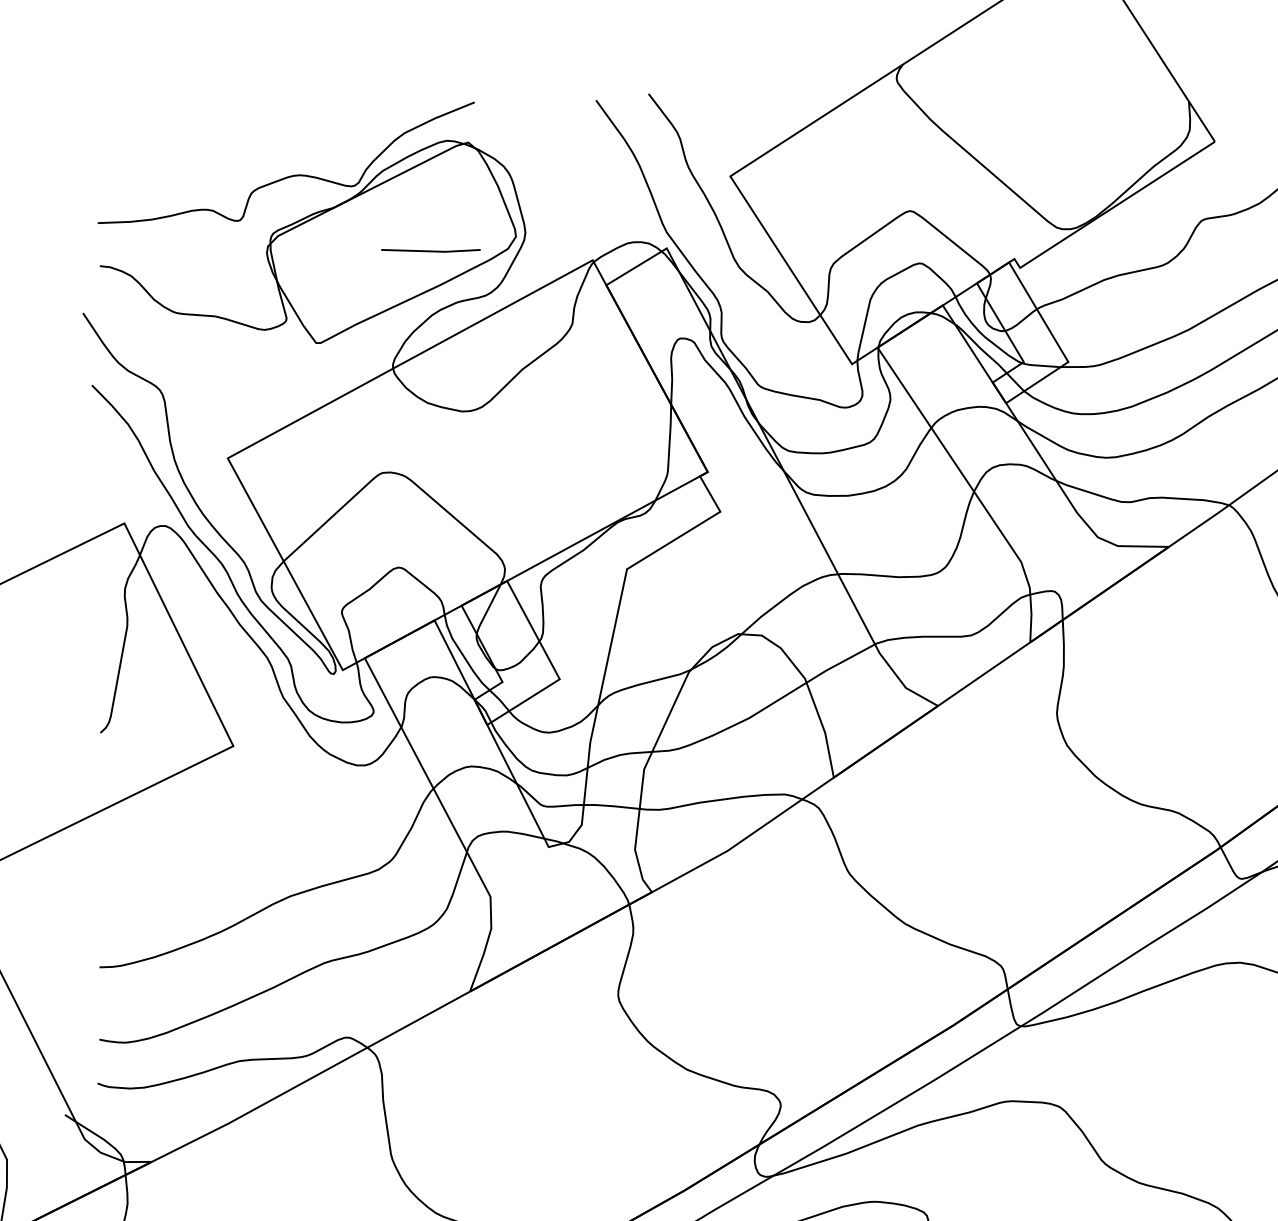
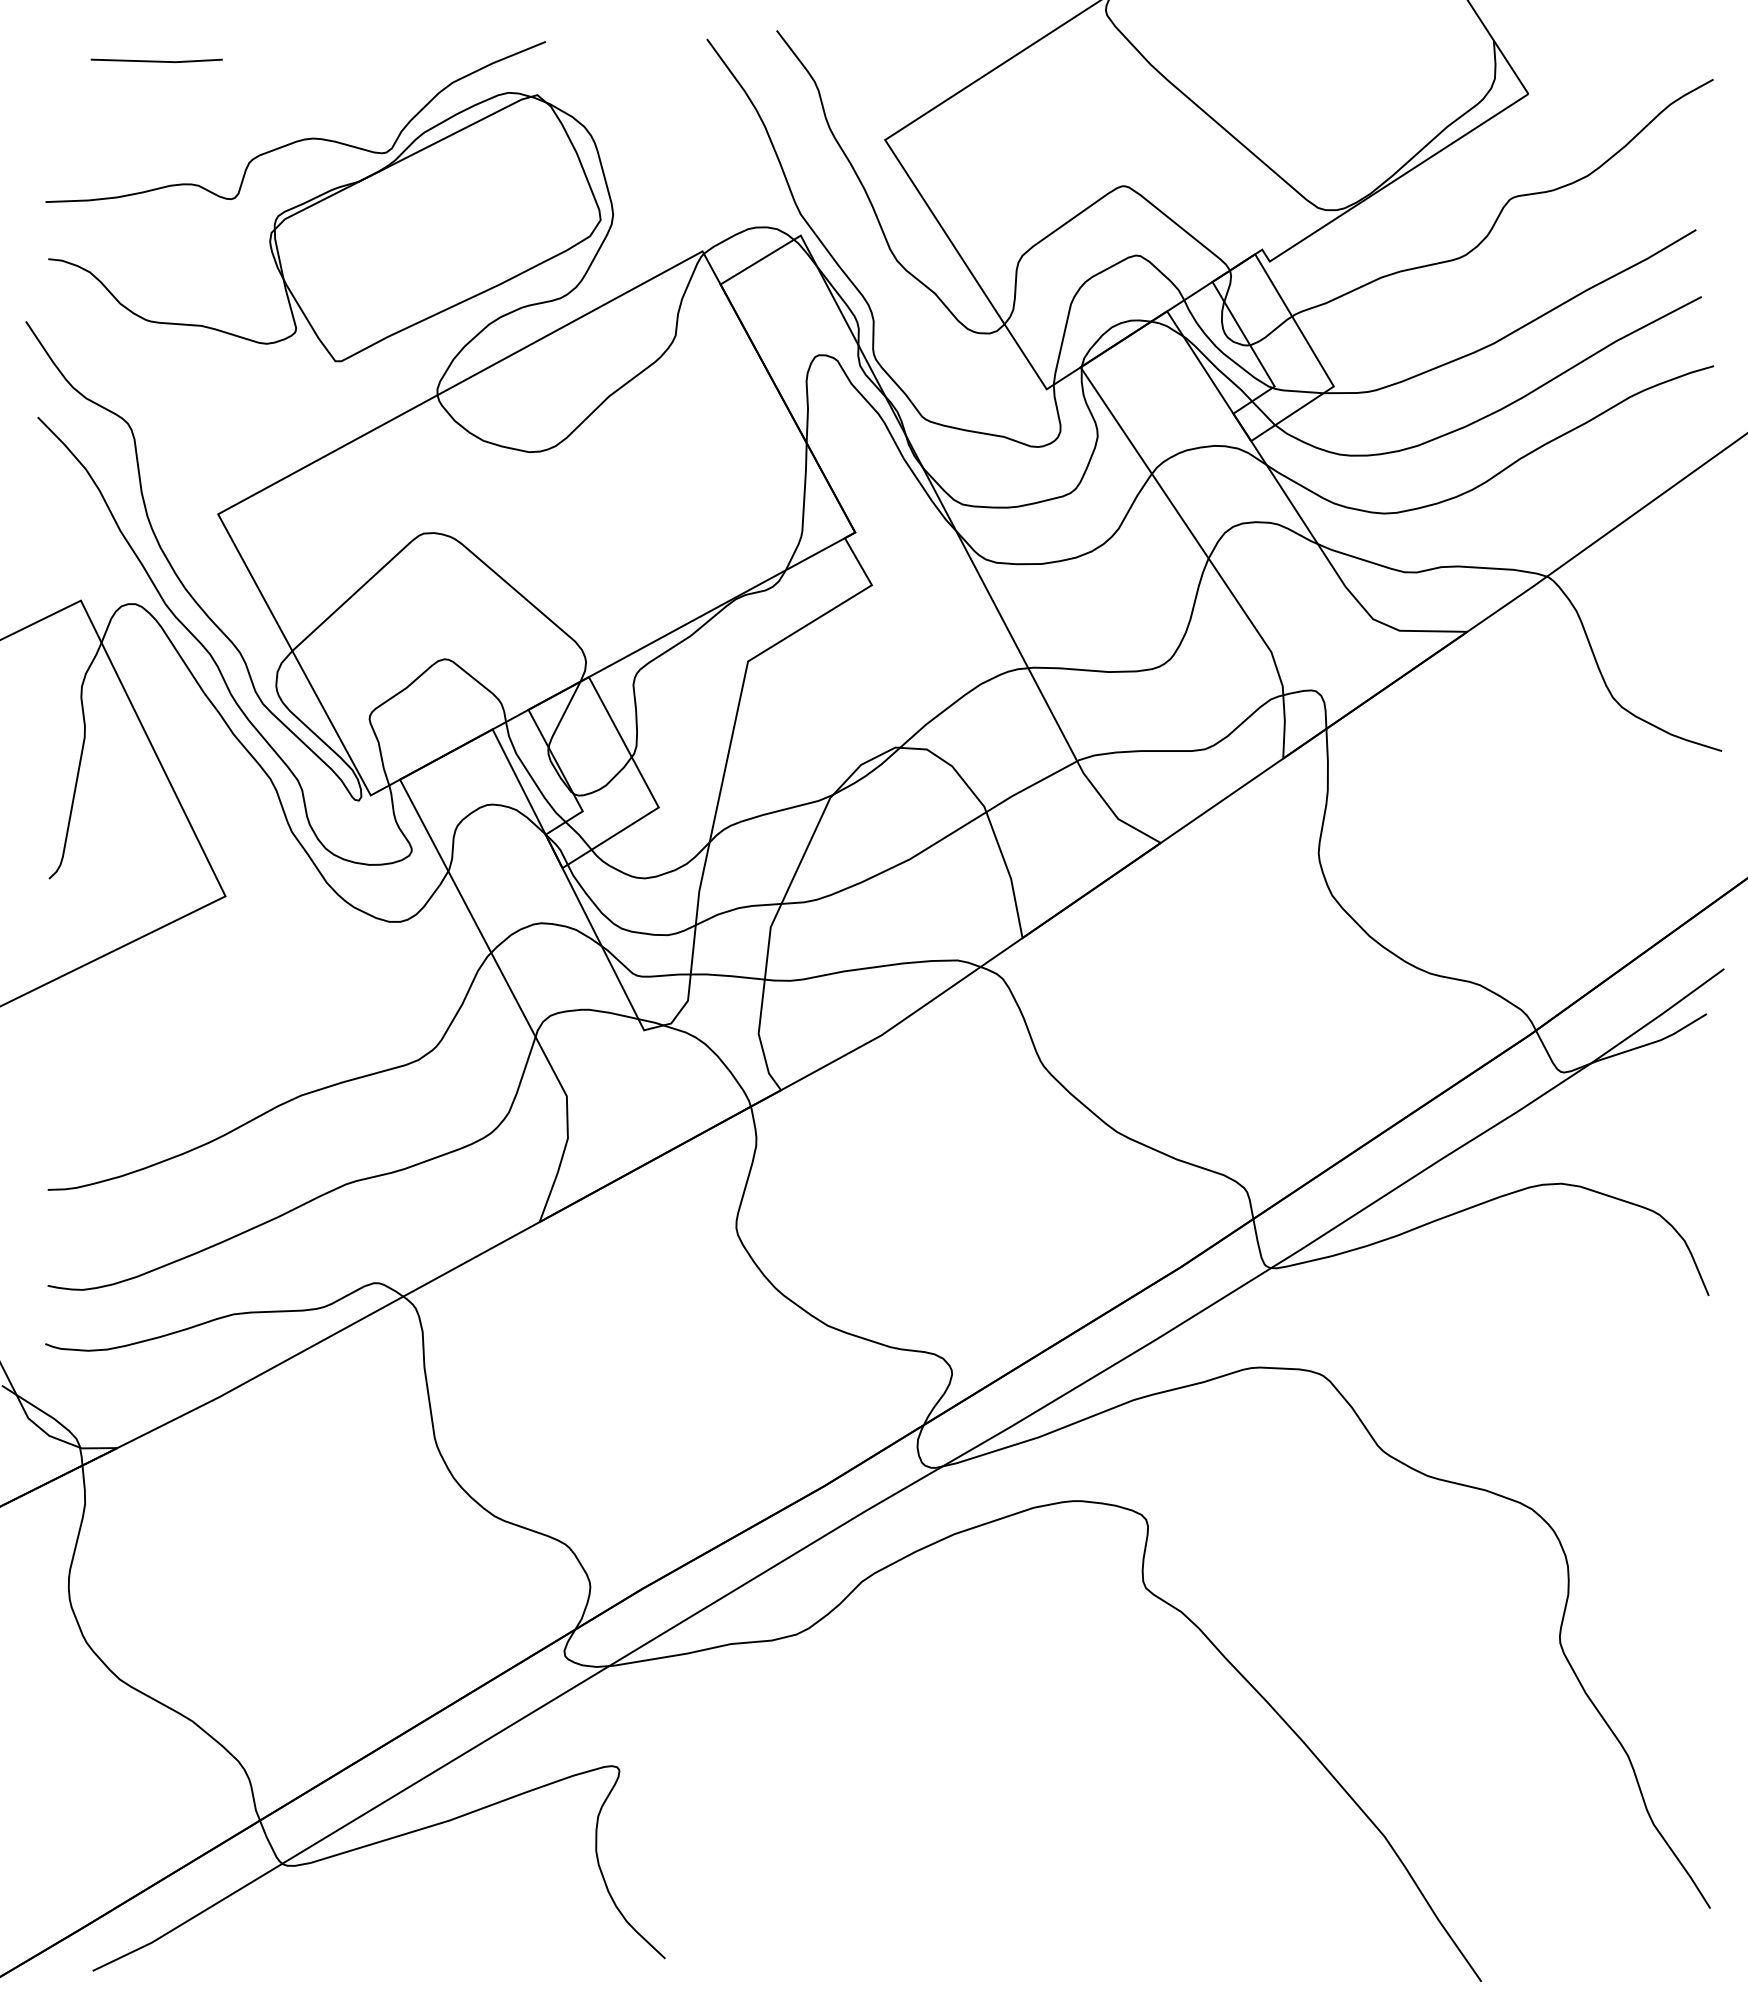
line: (430, 250) -> (156, 60), moved

